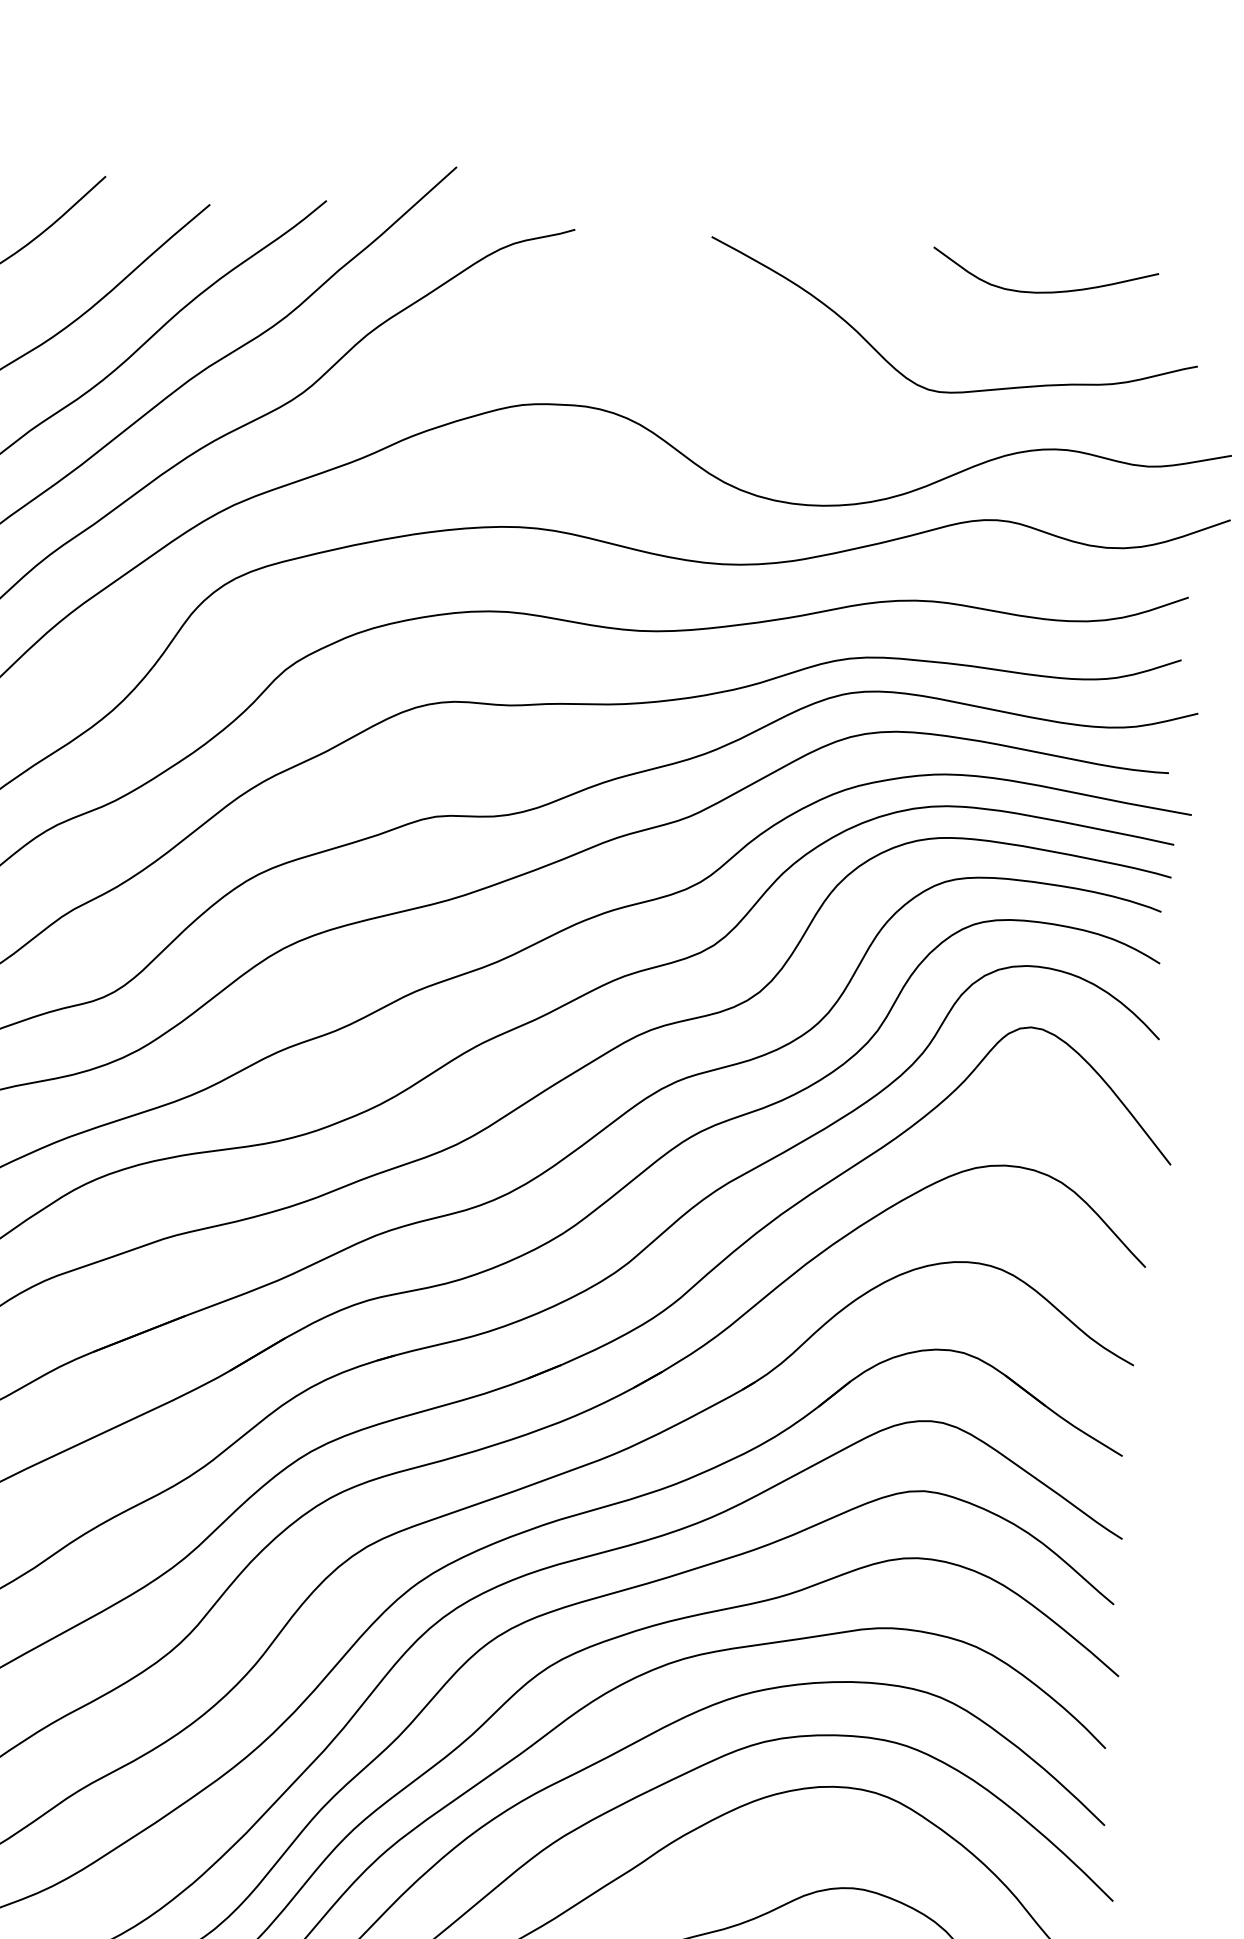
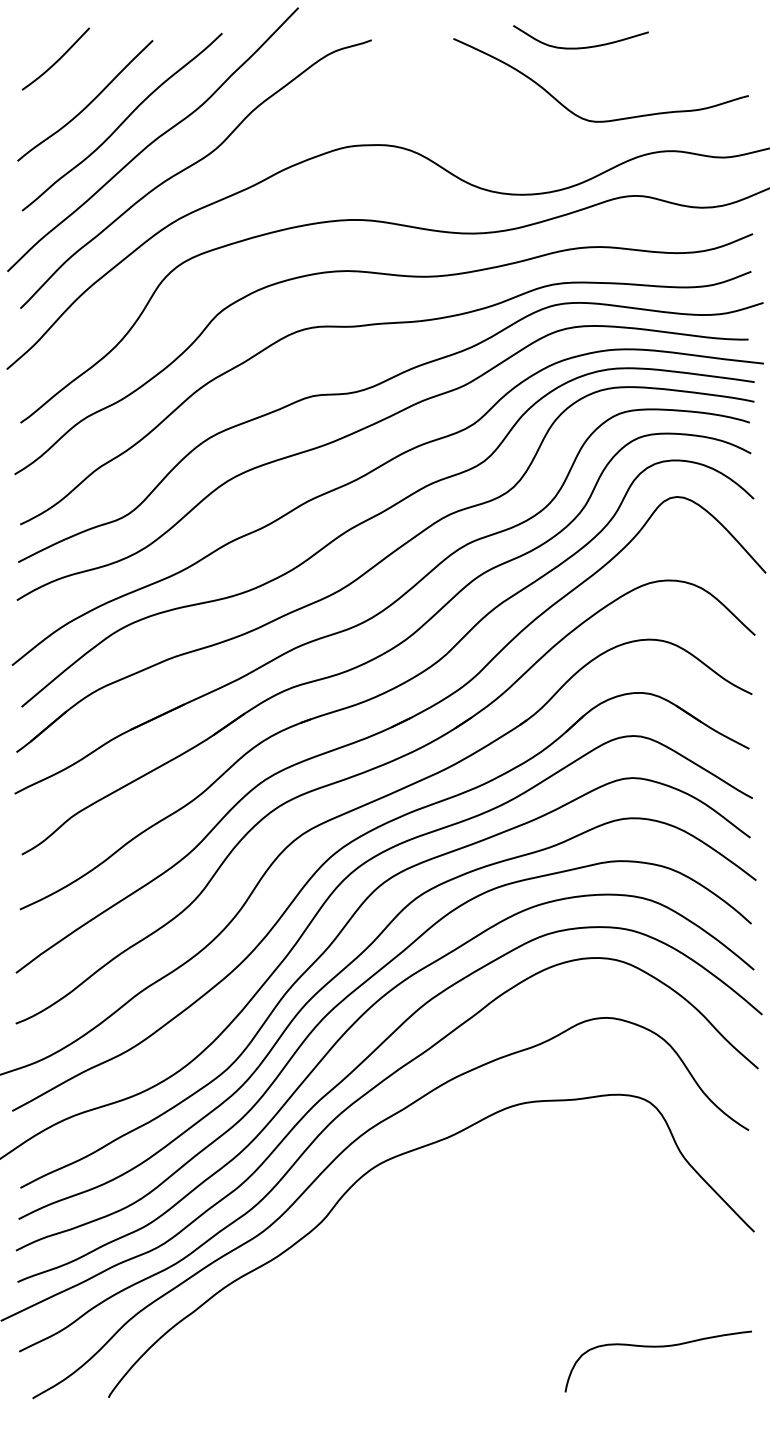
curve: (1043, 291) -> (580, 47), moved

